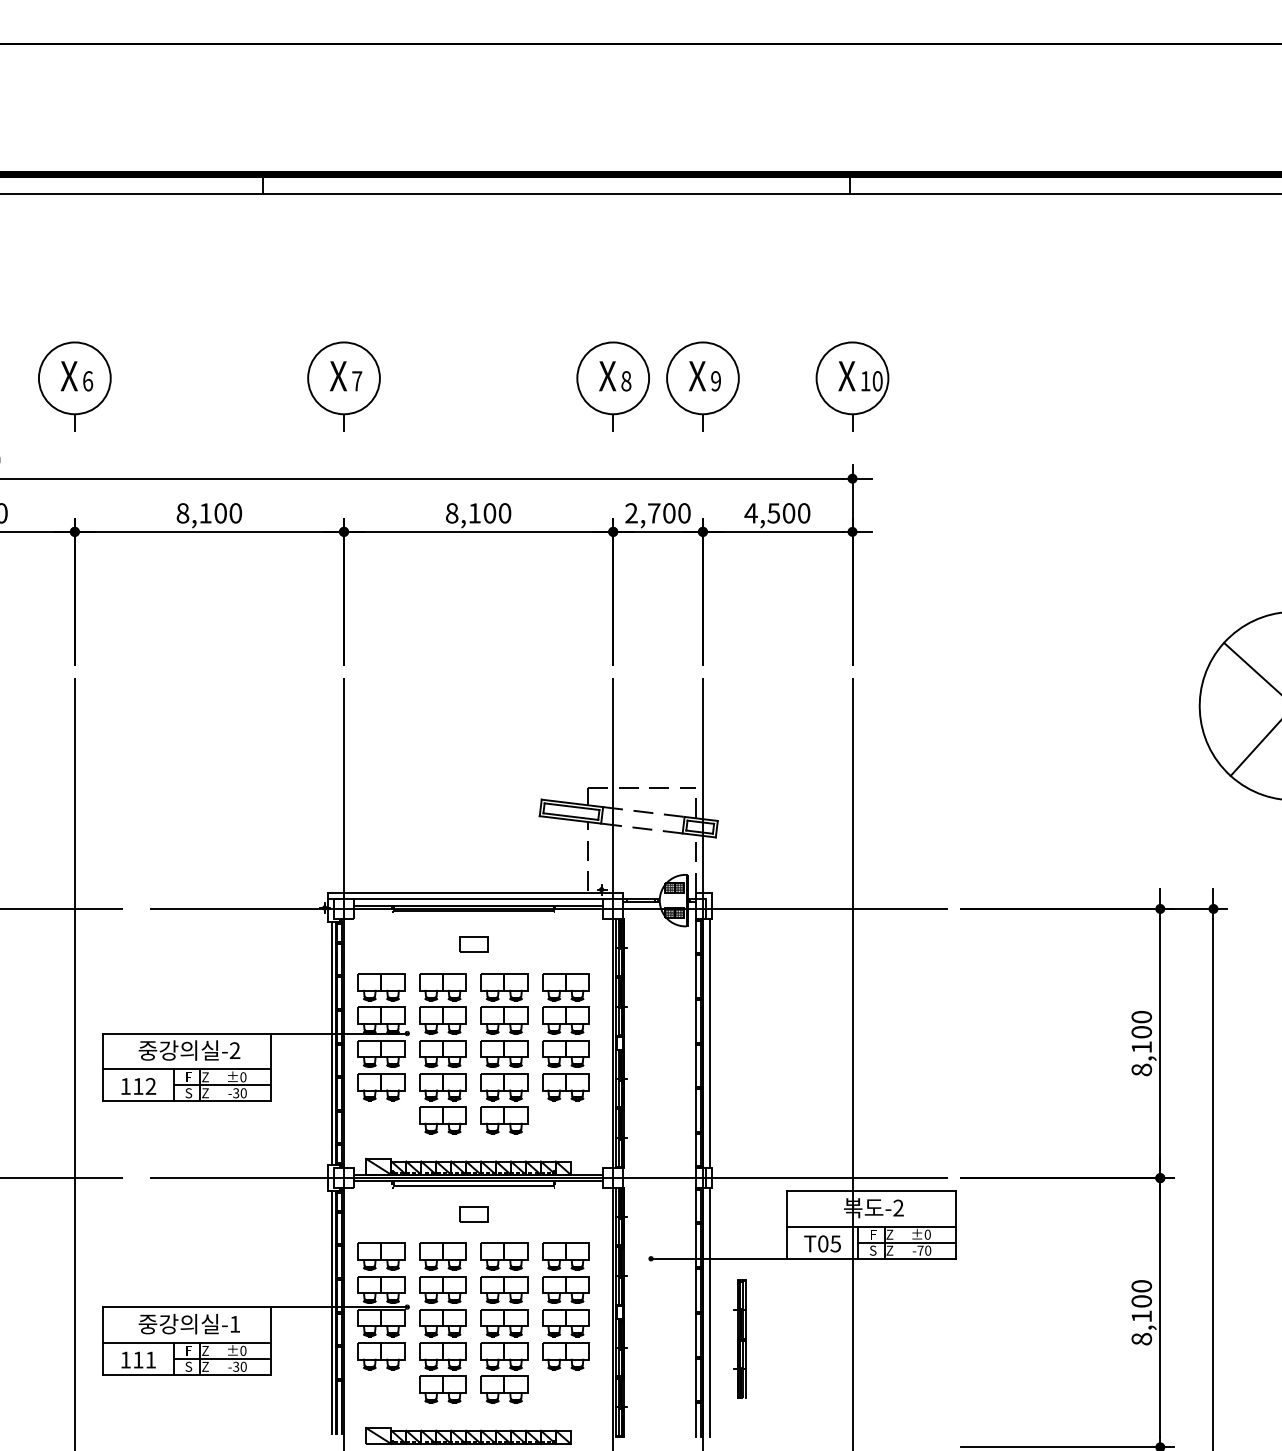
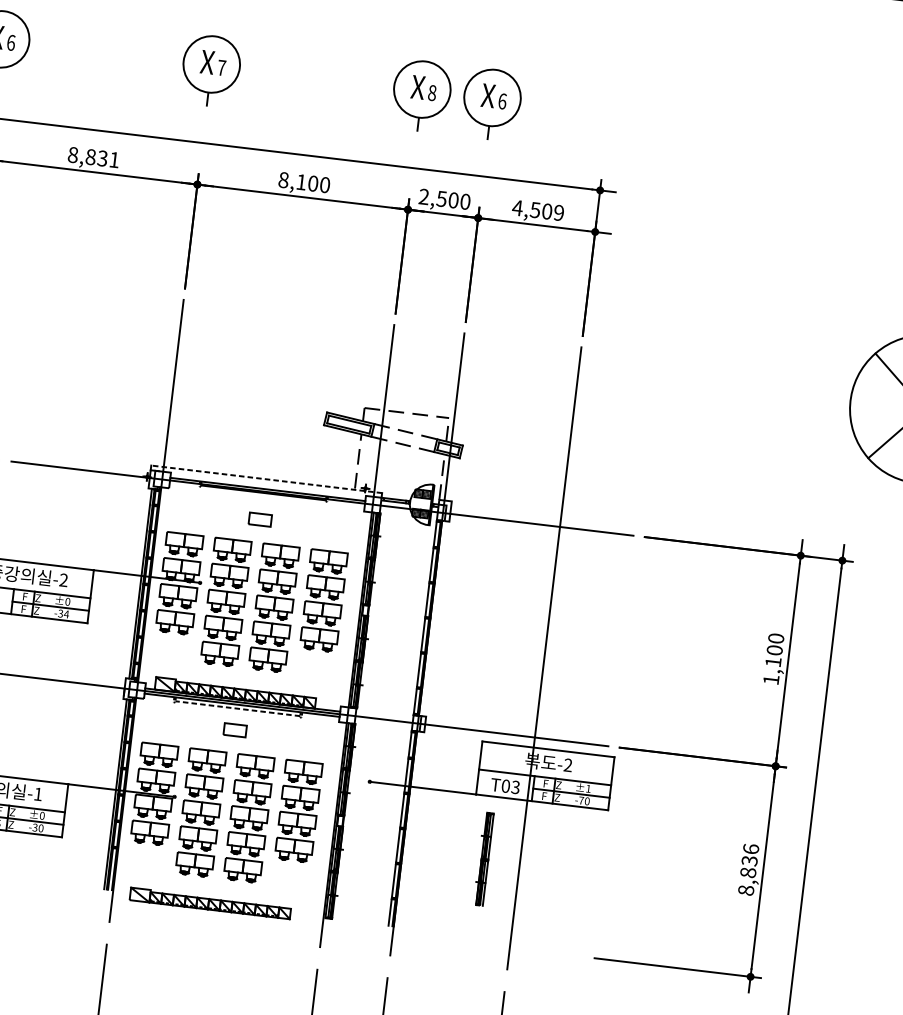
text: (716, 381) -> (502, 101), 9 -> 6
part: (852, 386) -> (608, 118), removed
text: (220, 513) -> (102, 158), 8,100 -> 8,831
text: (653, 513) -> (441, 199), 2,700 -> 2,500
text: (803, 513) -> (558, 213), 4,500 -> 4,509
line: (475, 893) -> (266, 479), solid -> dashed
line: (478, 898) -> (268, 483), removed
line: (709, 1043) -> (435, 618), removed
text: (1141, 1069) -> (771, 679), 8,100 -> 1,100
text: (188, 1093) -> (23, 609), S -> F
text: (243, 1093) -> (66, 614), -30 -> -34
line: (473, 1186) -> (237, 708), solid -> dashed
text: (927, 1234) -> (588, 788), ±0 -> ±1
text: (835, 1243) -> (515, 787), T05 -> T03
text: (873, 1250) -> (544, 796), S -> F
text: (1141, 1301) -> (749, 861), 8,100 -> 8,836
line: (709, 1312) -> (410, 829), removed
part: (739, 1338) -> (483, 858), moved

